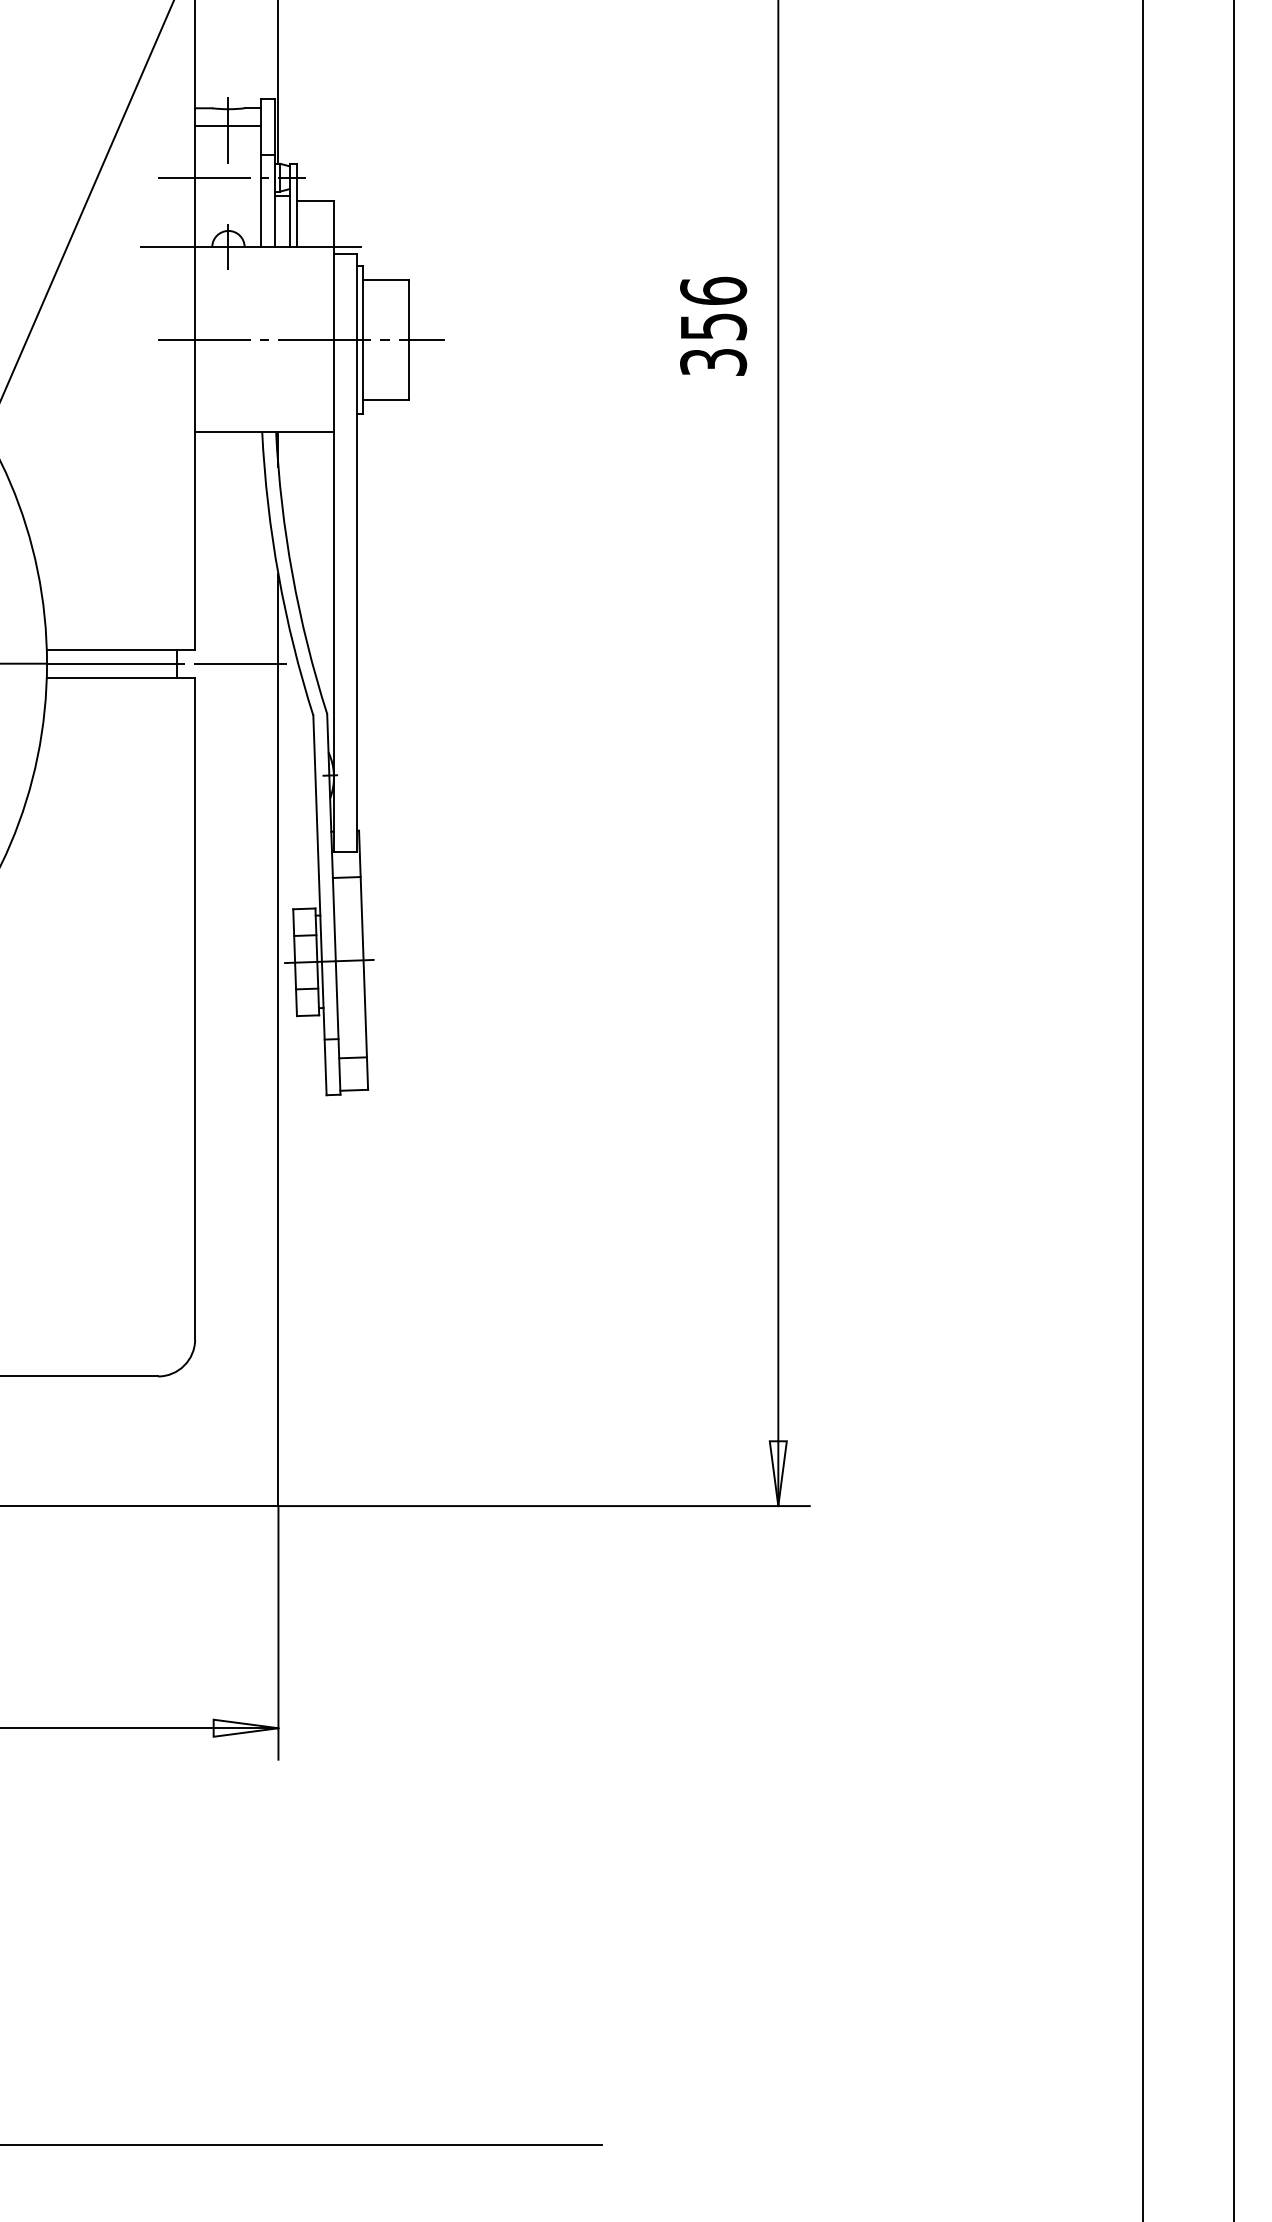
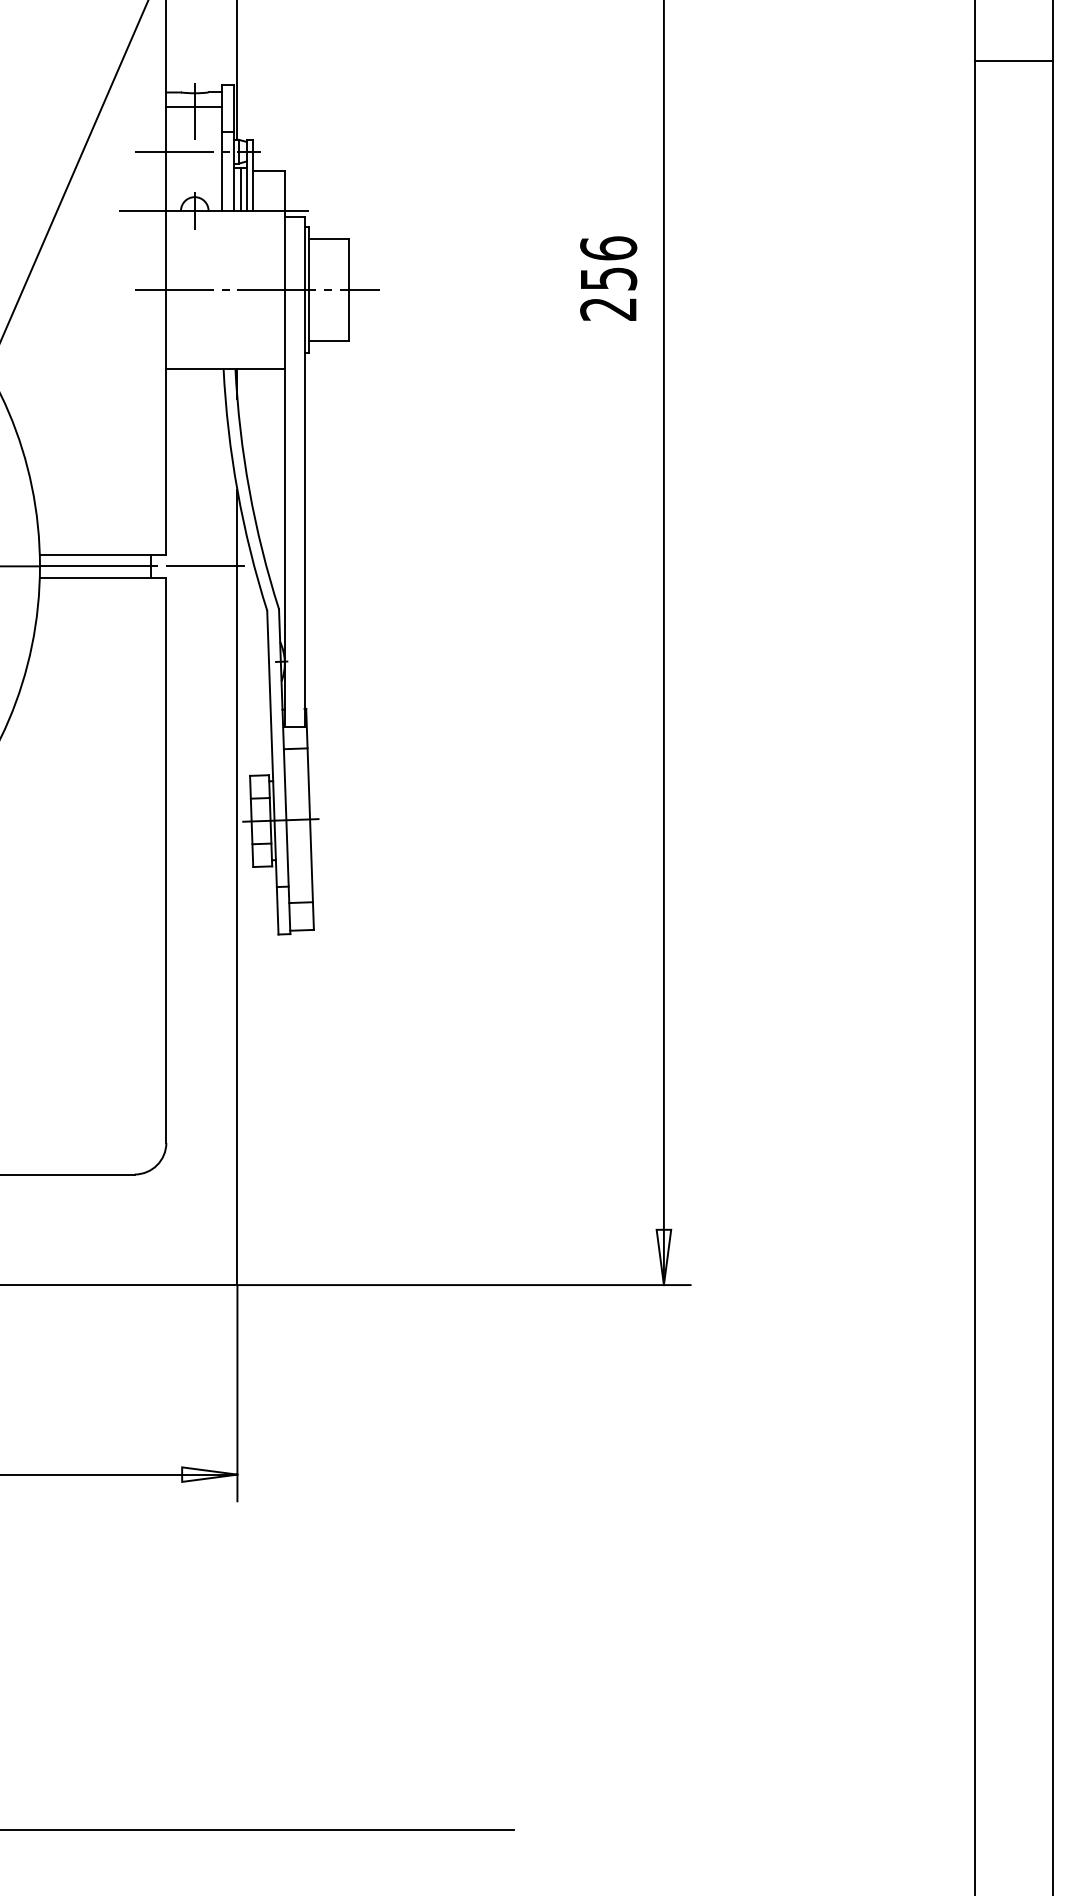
line: (1188, 71) -> (1013, 61), added
line: (282, 221) -> (240, 189), added
text: (713, 362) -> (608, 309), 356 -> 256

